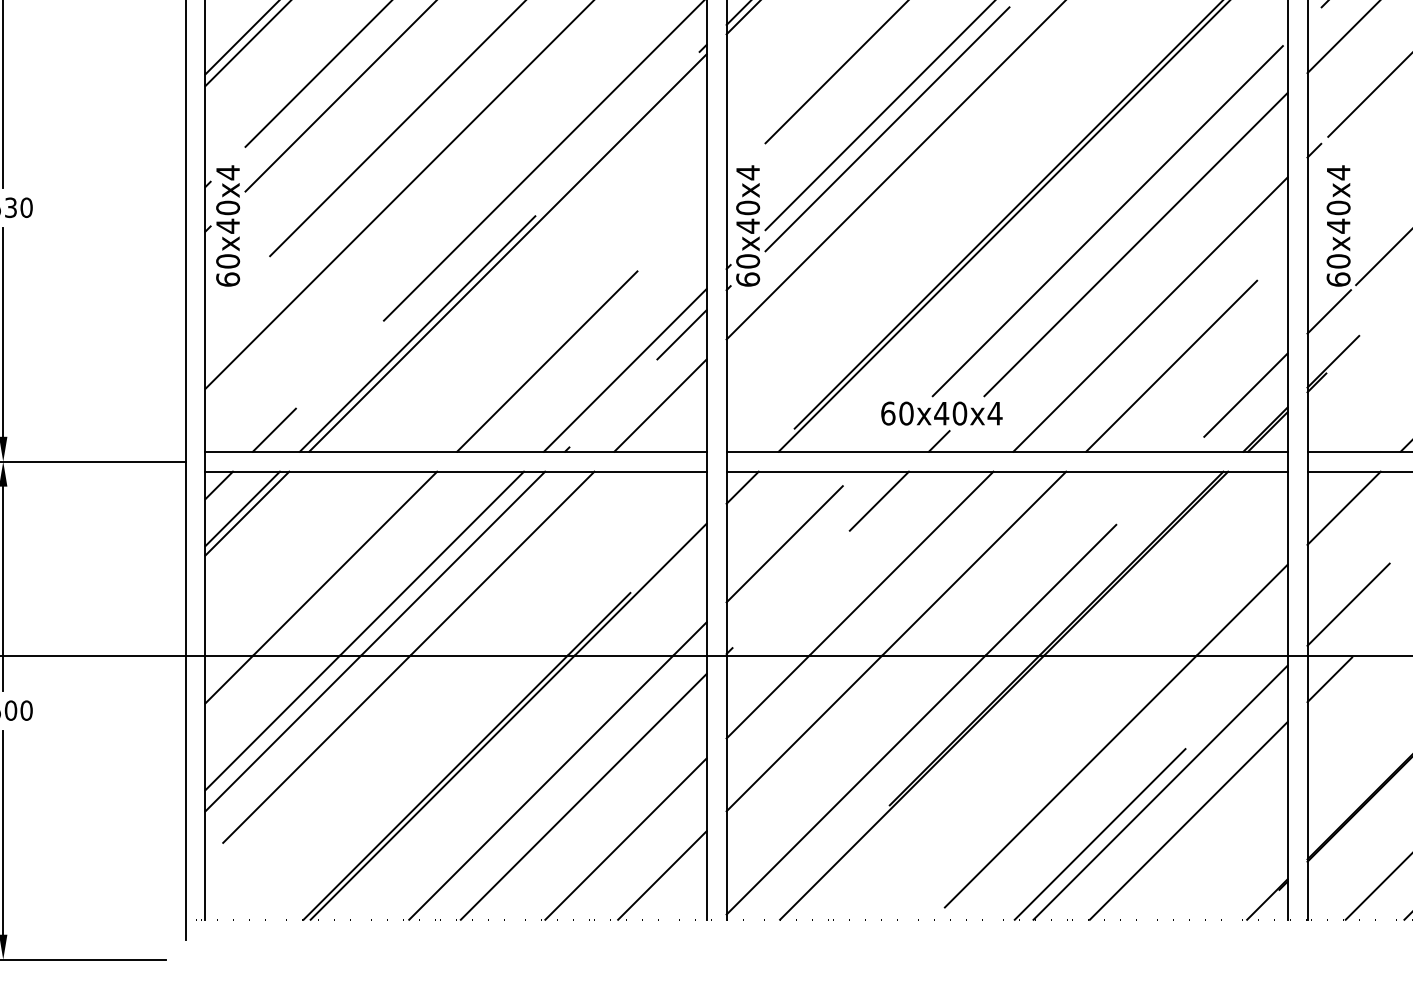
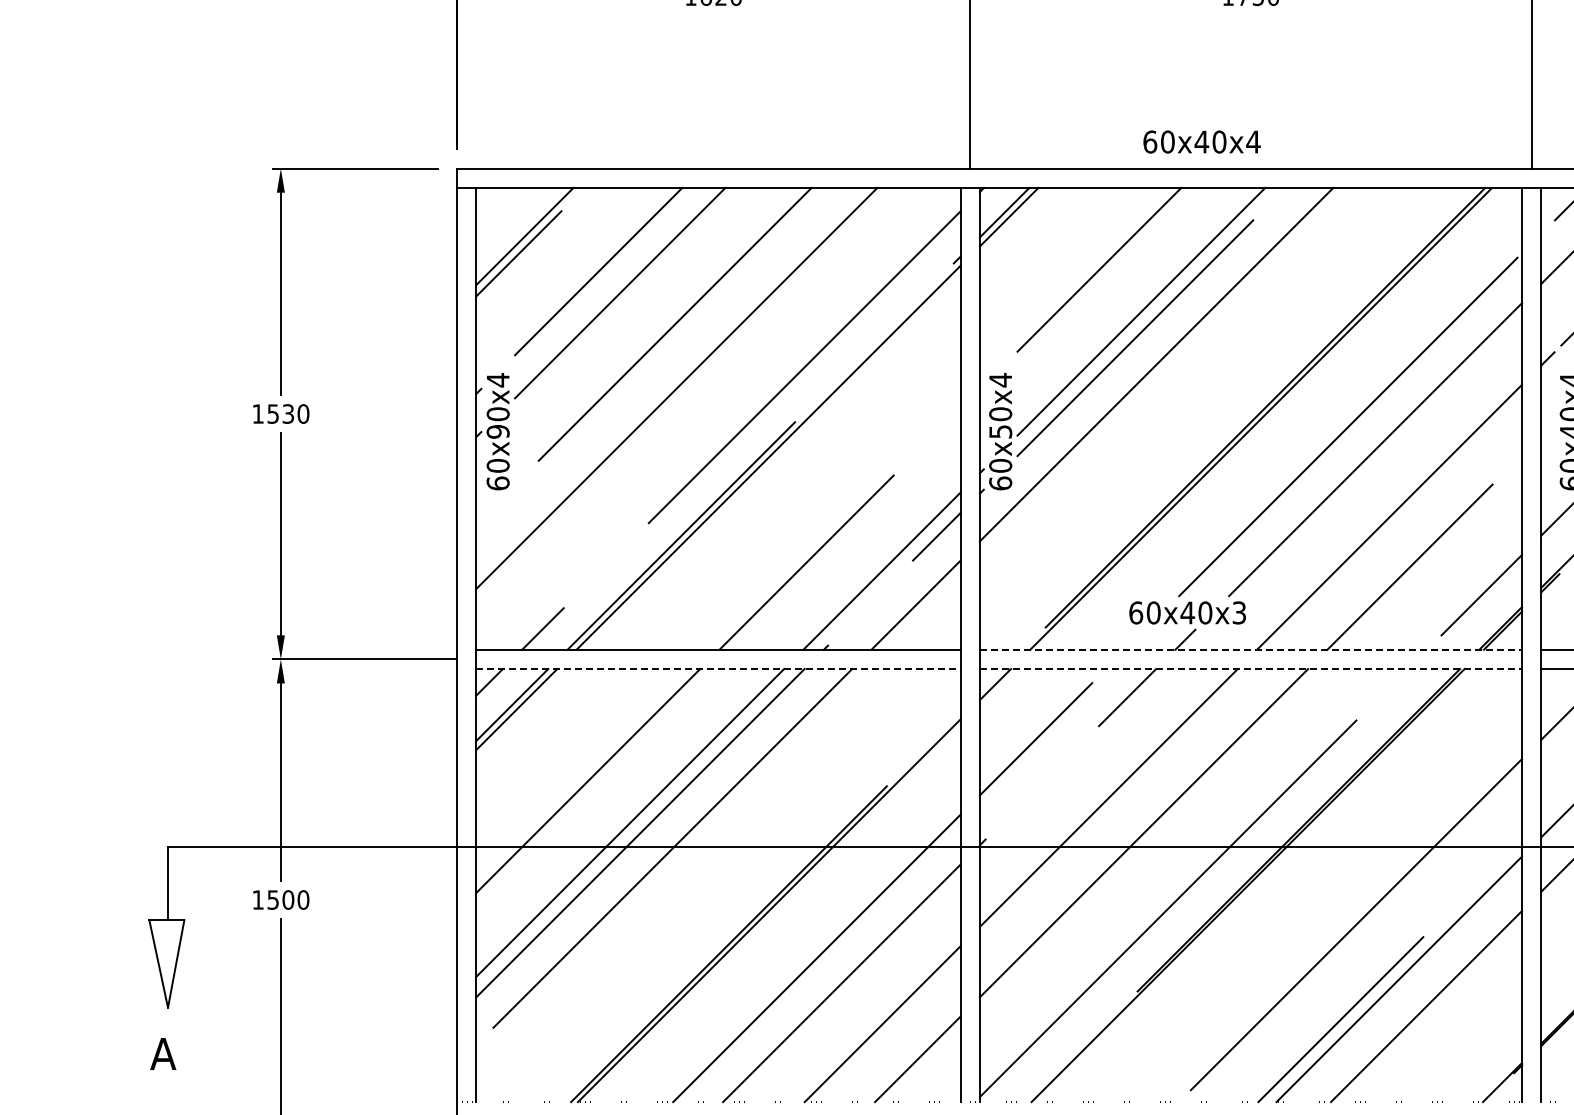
text: (227, 225) -> (497, 431), 60x40x4 -> 60x90x4
text: (747, 225) -> (1000, 431), 60x40x4 -> 60x50x4
text: (995, 413) -> (1239, 612), 60x40x4 -> 60x40x3
line: (1007, 451) -> (1251, 649), solid -> dashed
line: (456, 472) -> (718, 669), solid -> dashed
line: (1007, 472) -> (1251, 669), solid -> dashed

